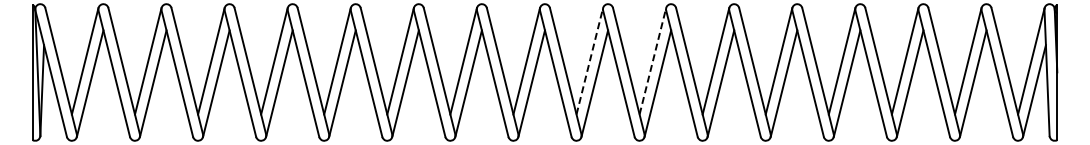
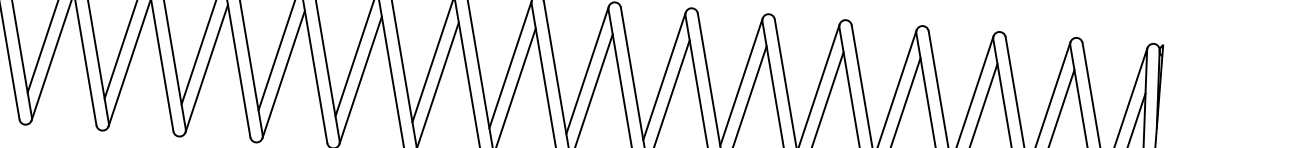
line: (589, 61) -> (587, 70), dashed -> solid
line: (652, 61) -> (664, 76), dashed -> solid

